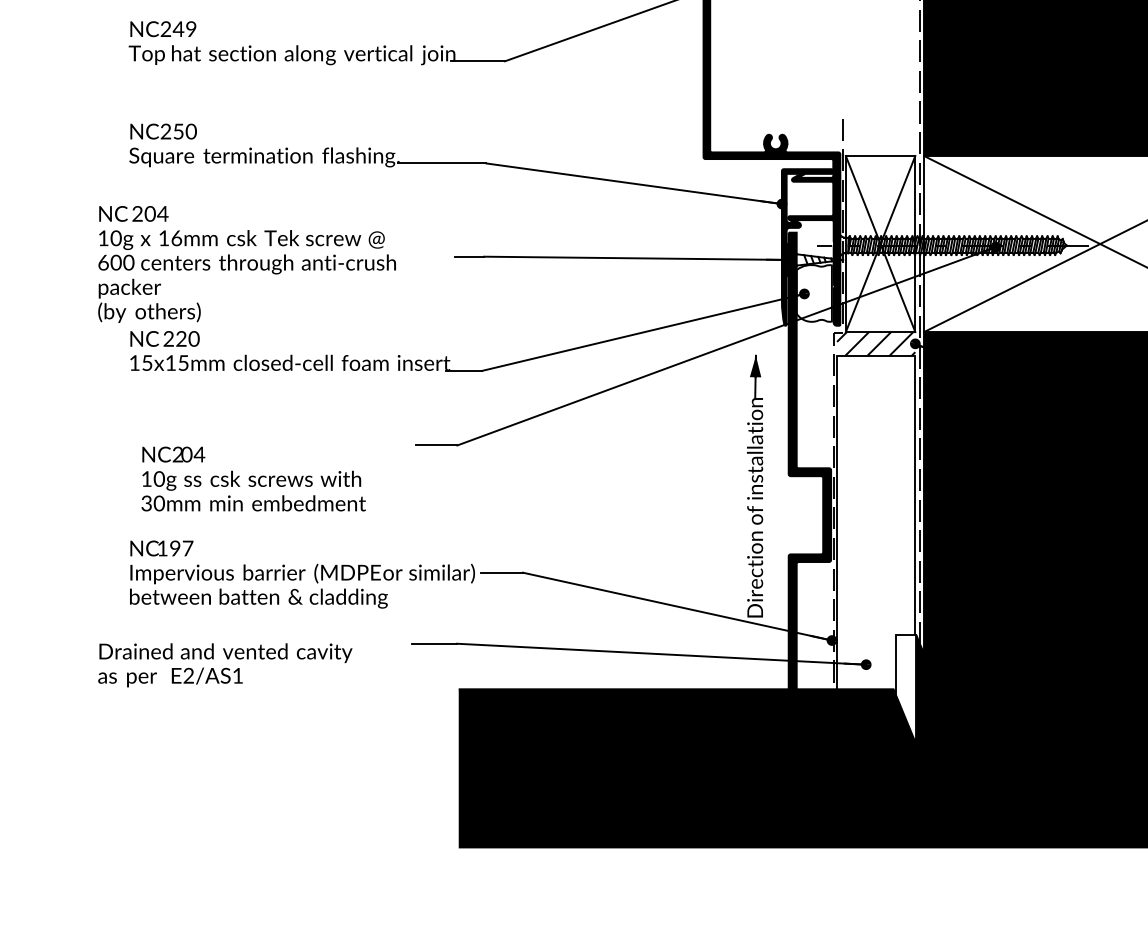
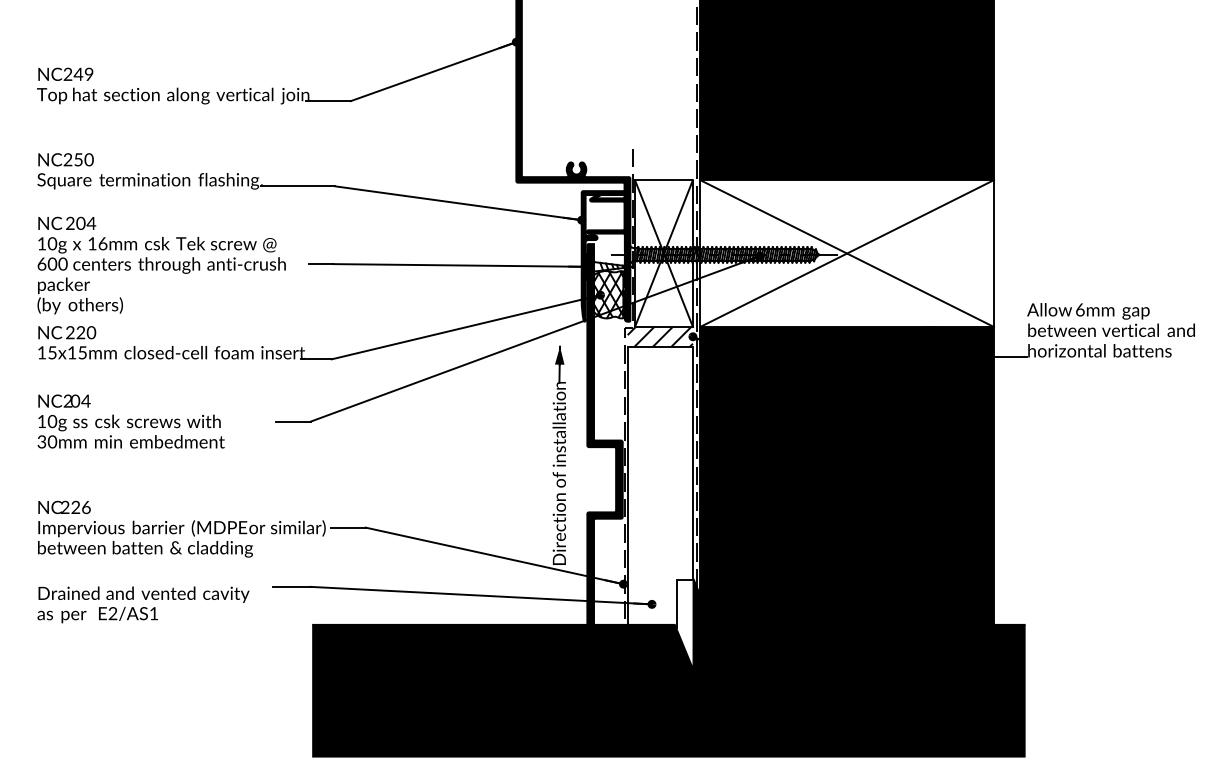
text: (246, 264) -> (161, 265), moved
hatch: (814, 293) -> (608, 294), added
text: (252, 479) -> (130, 421), moved
text: (174, 548) -> (75, 507), 197 -> 226
text: (225, 664) -> (143, 604), moved

